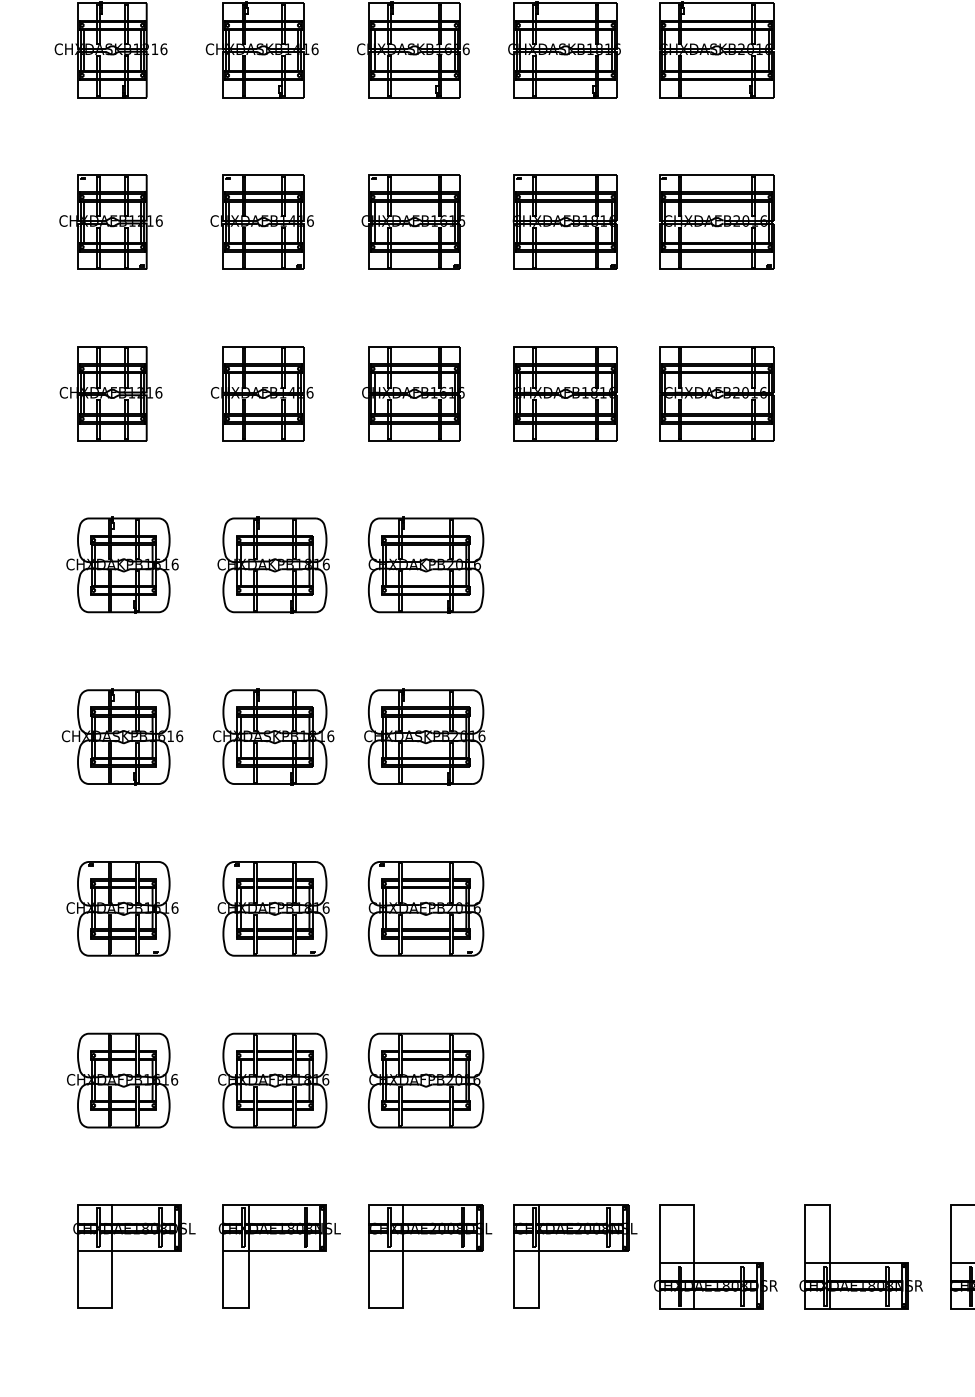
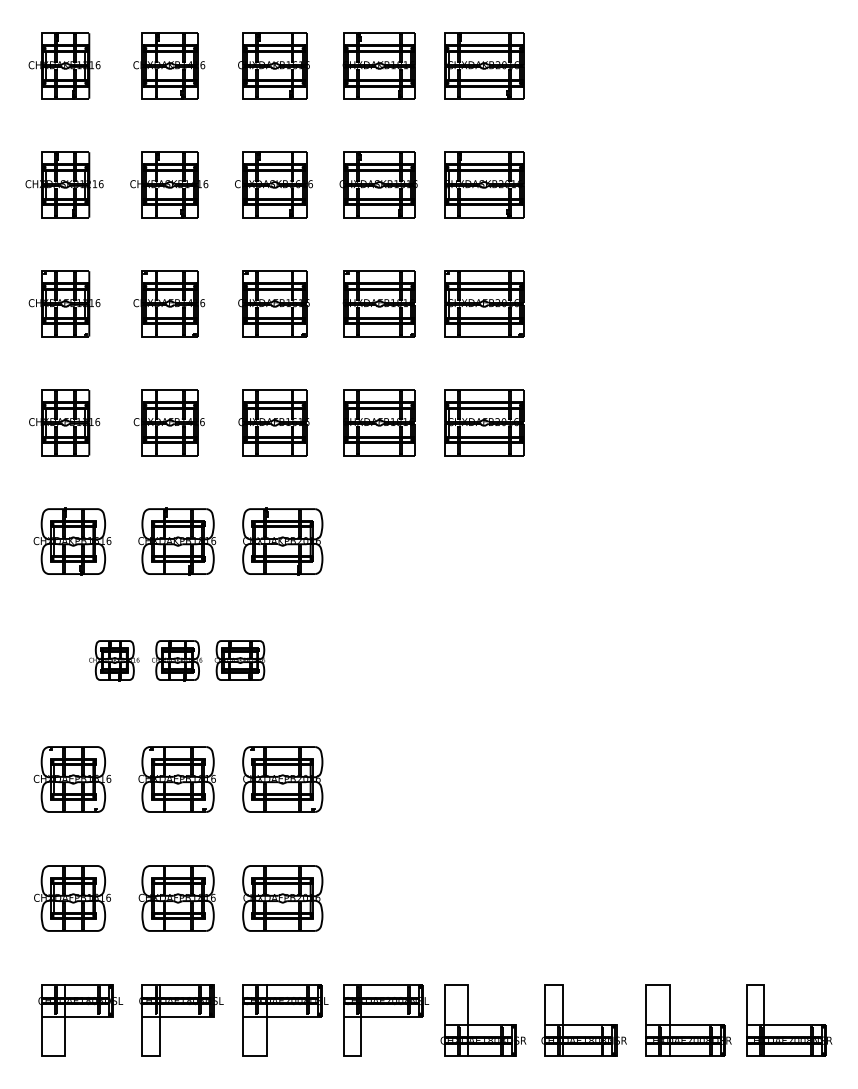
part: (272, 737) -> (176, 660), size x0.6

